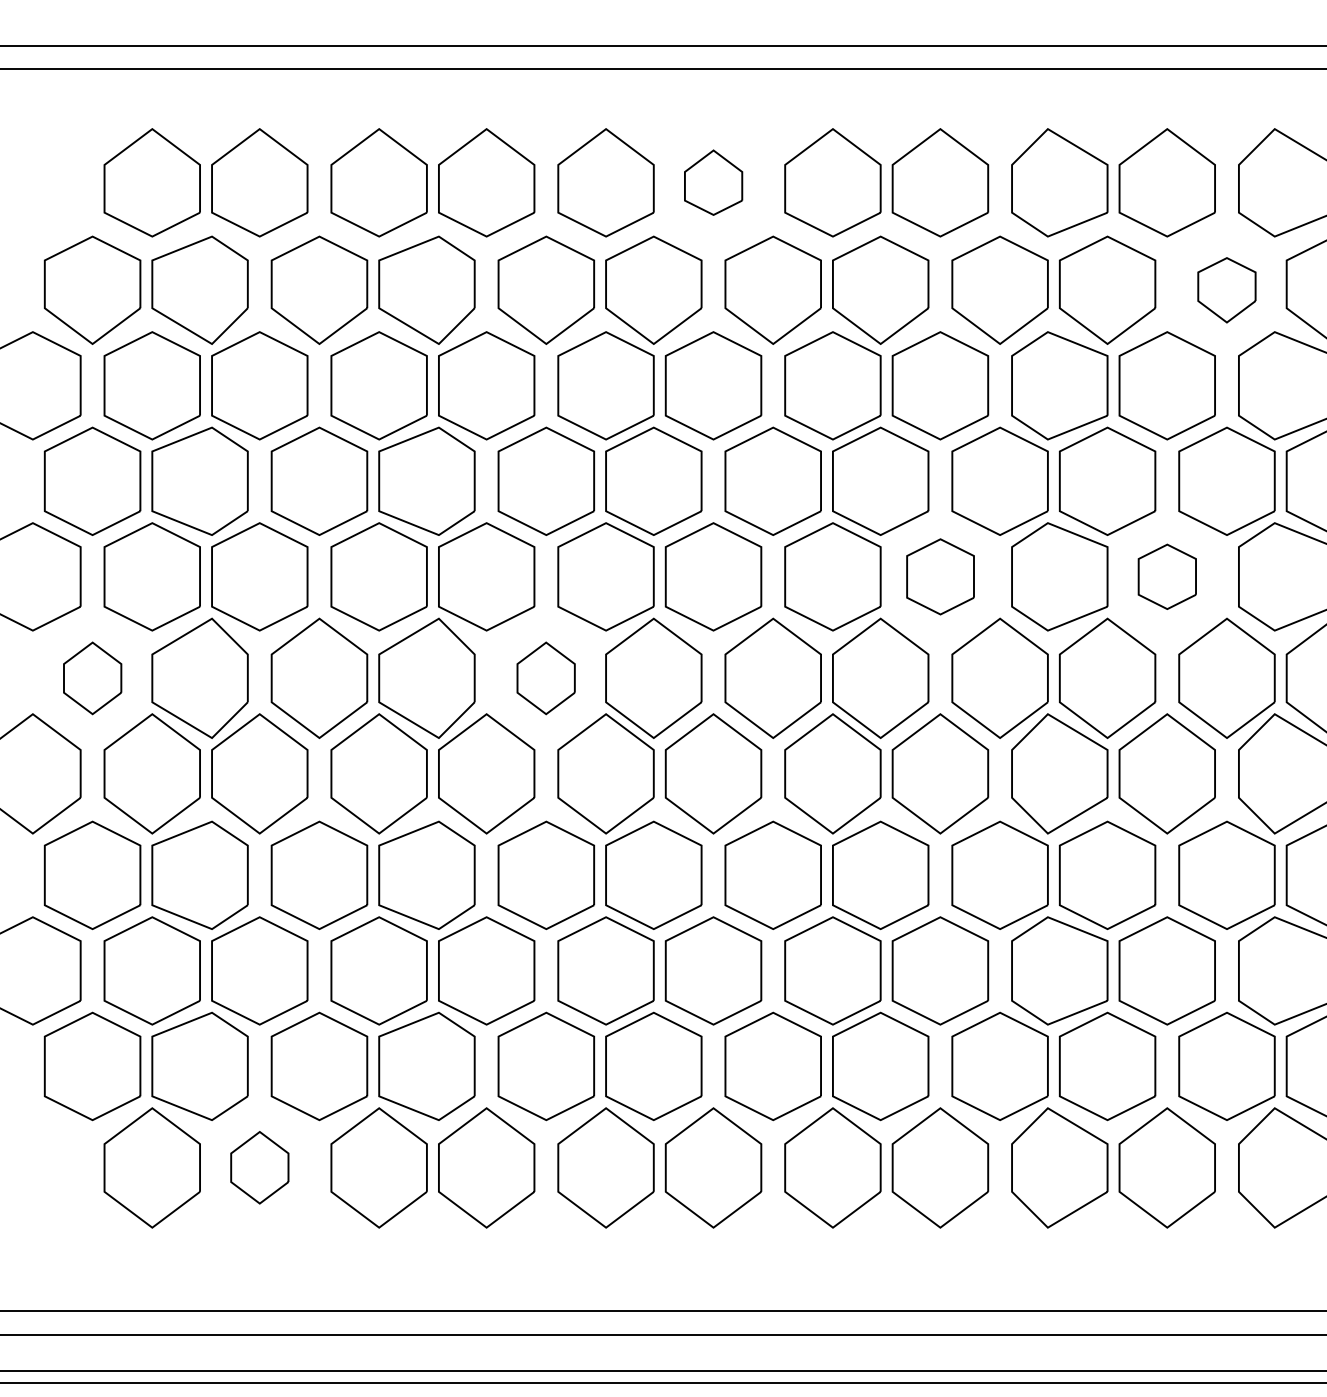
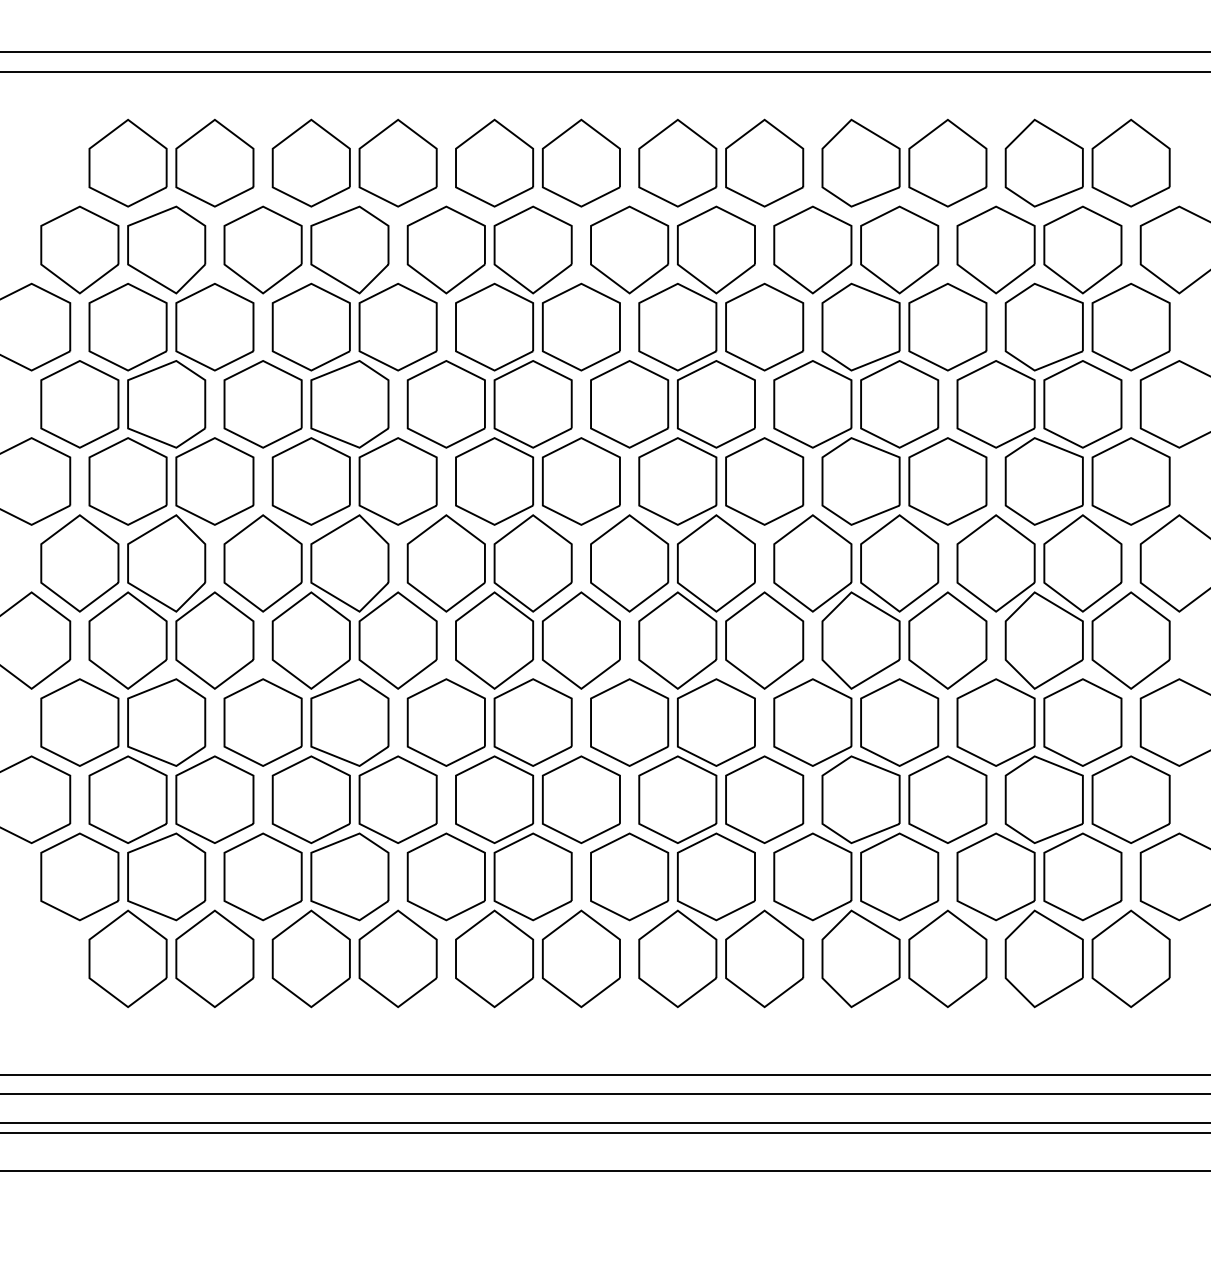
part: (713, 181) -> (581, 162), size x1.67
part: (1226, 289) -> (995, 249), size x1.67
part: (940, 576) -> (764, 481), size x1.43
part: (1166, 576) -> (947, 481), size x1.67
part: (92, 678) -> (79, 563), size x1.67
part: (545, 678) -> (445, 563), size x1.67
part: (259, 1167) -> (214, 958), size x1.67

